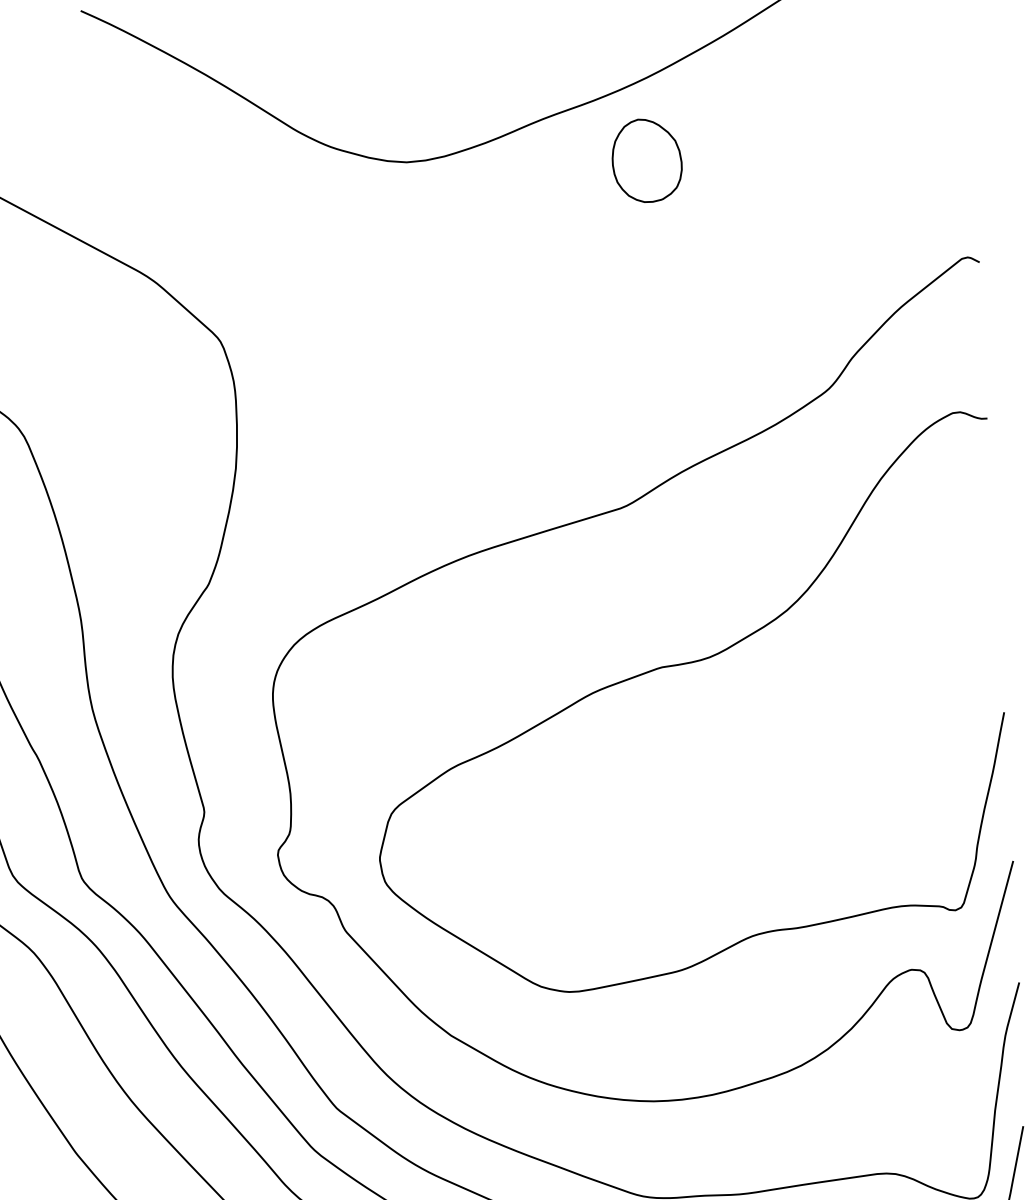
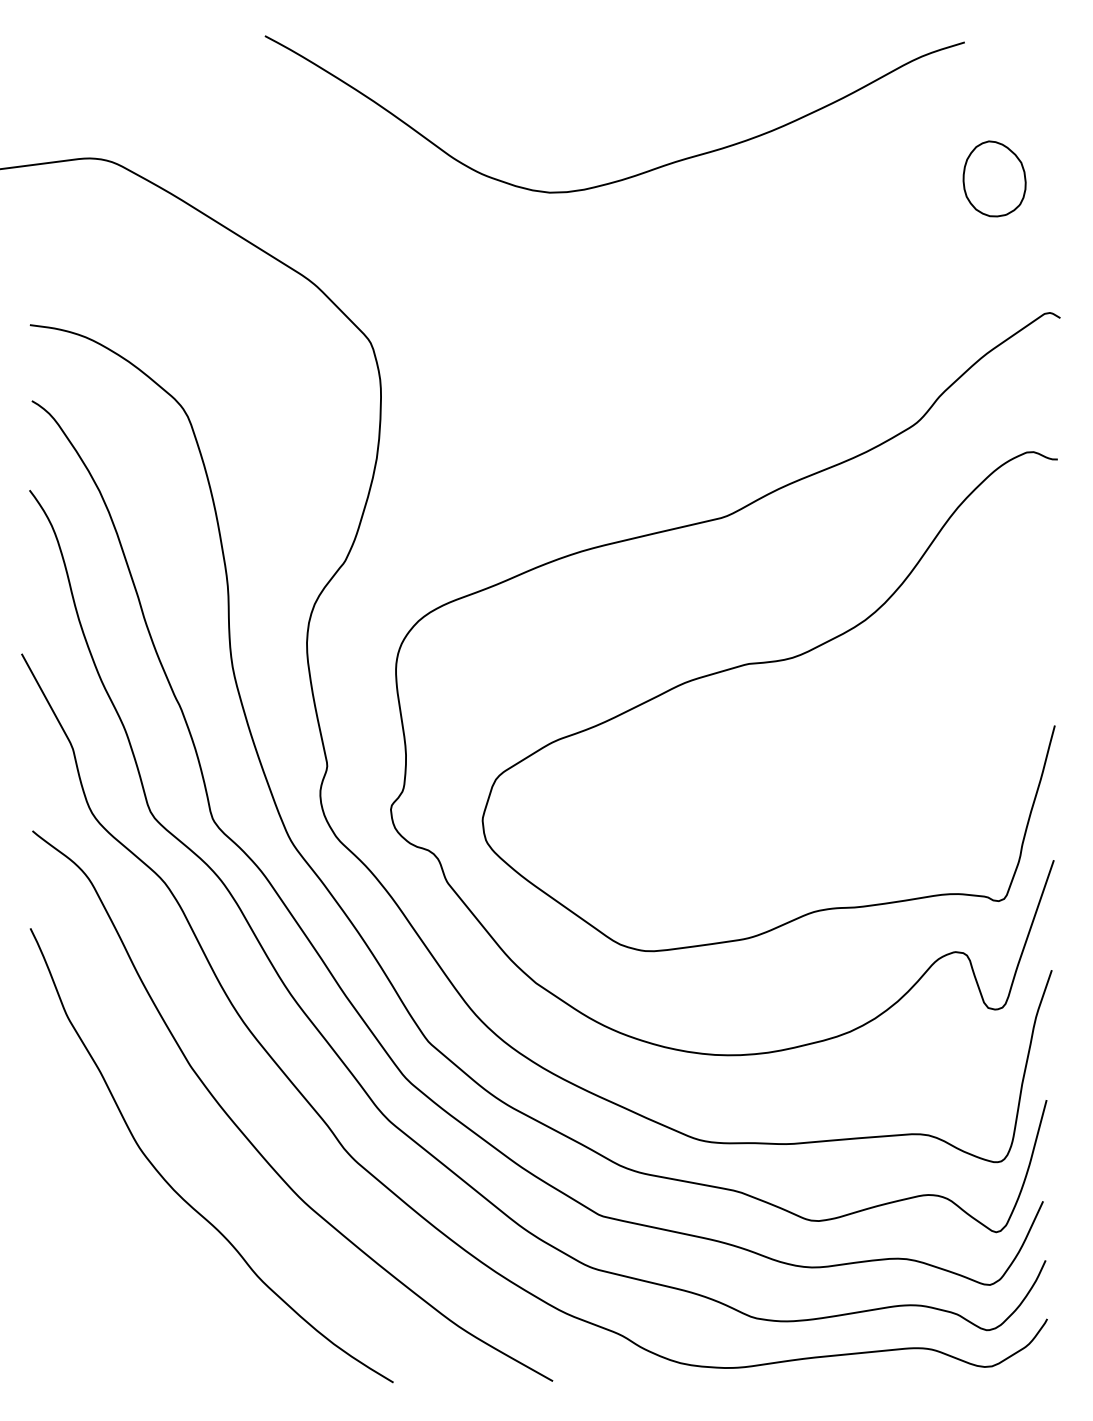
part: (646, 160) -> (994, 178), moved

